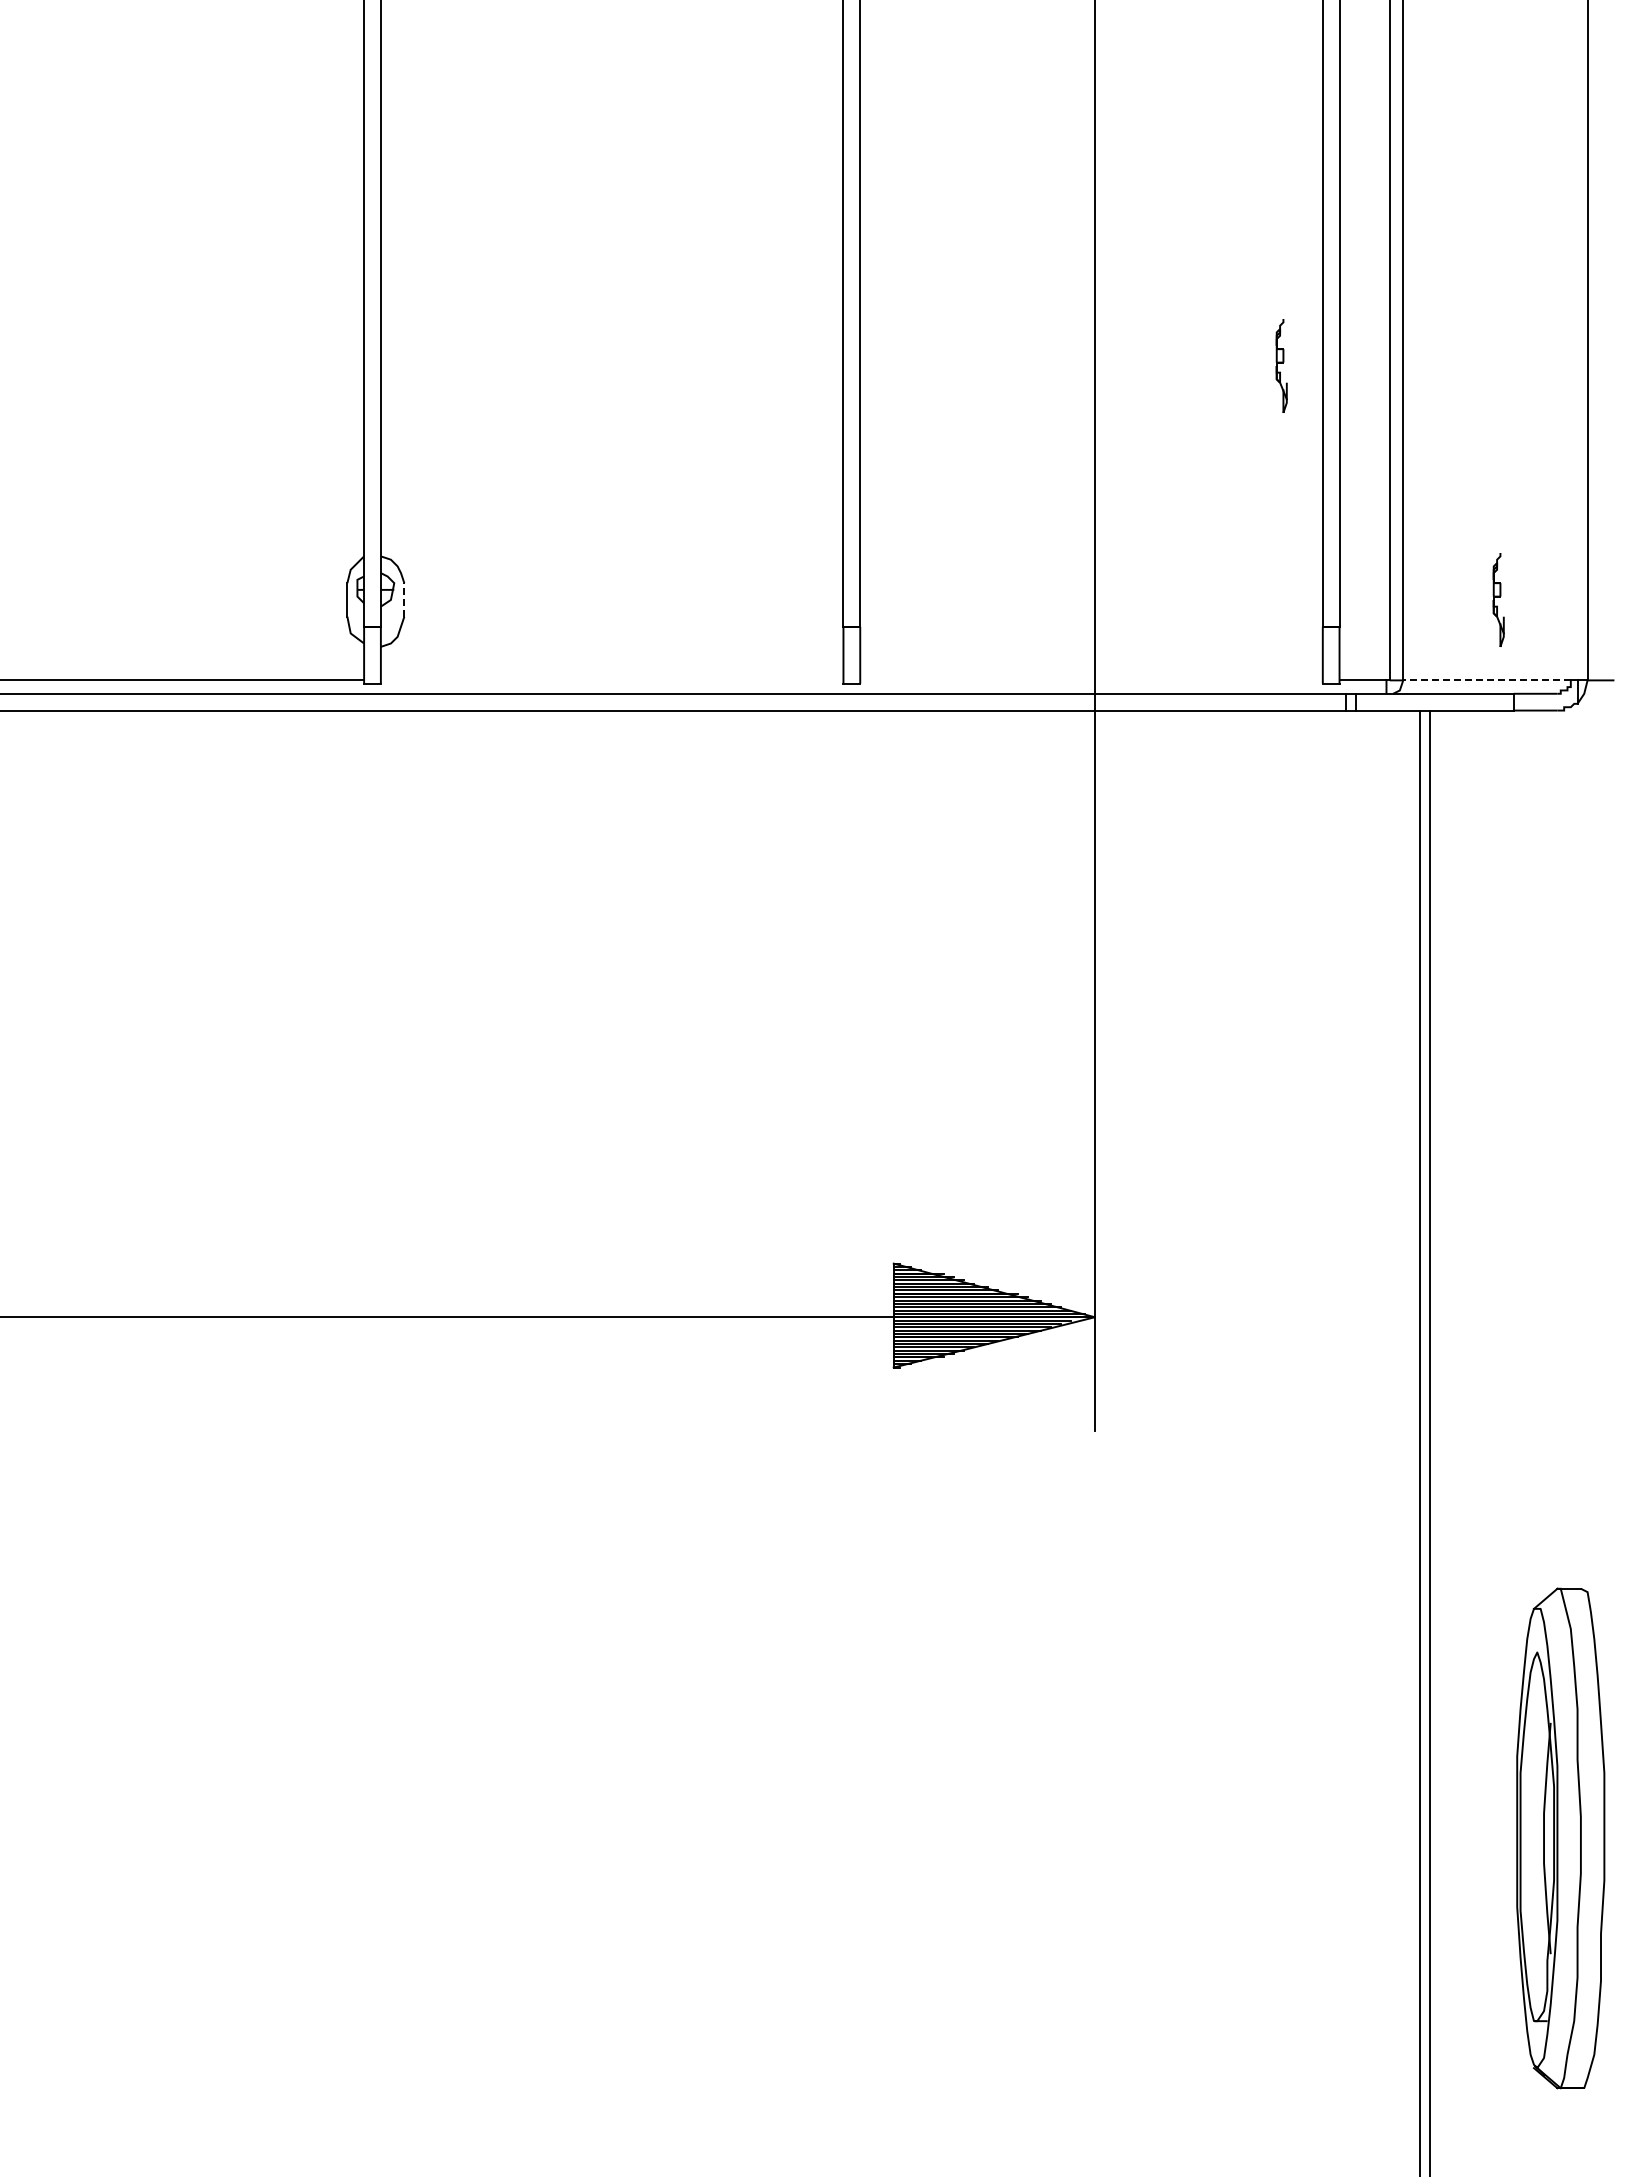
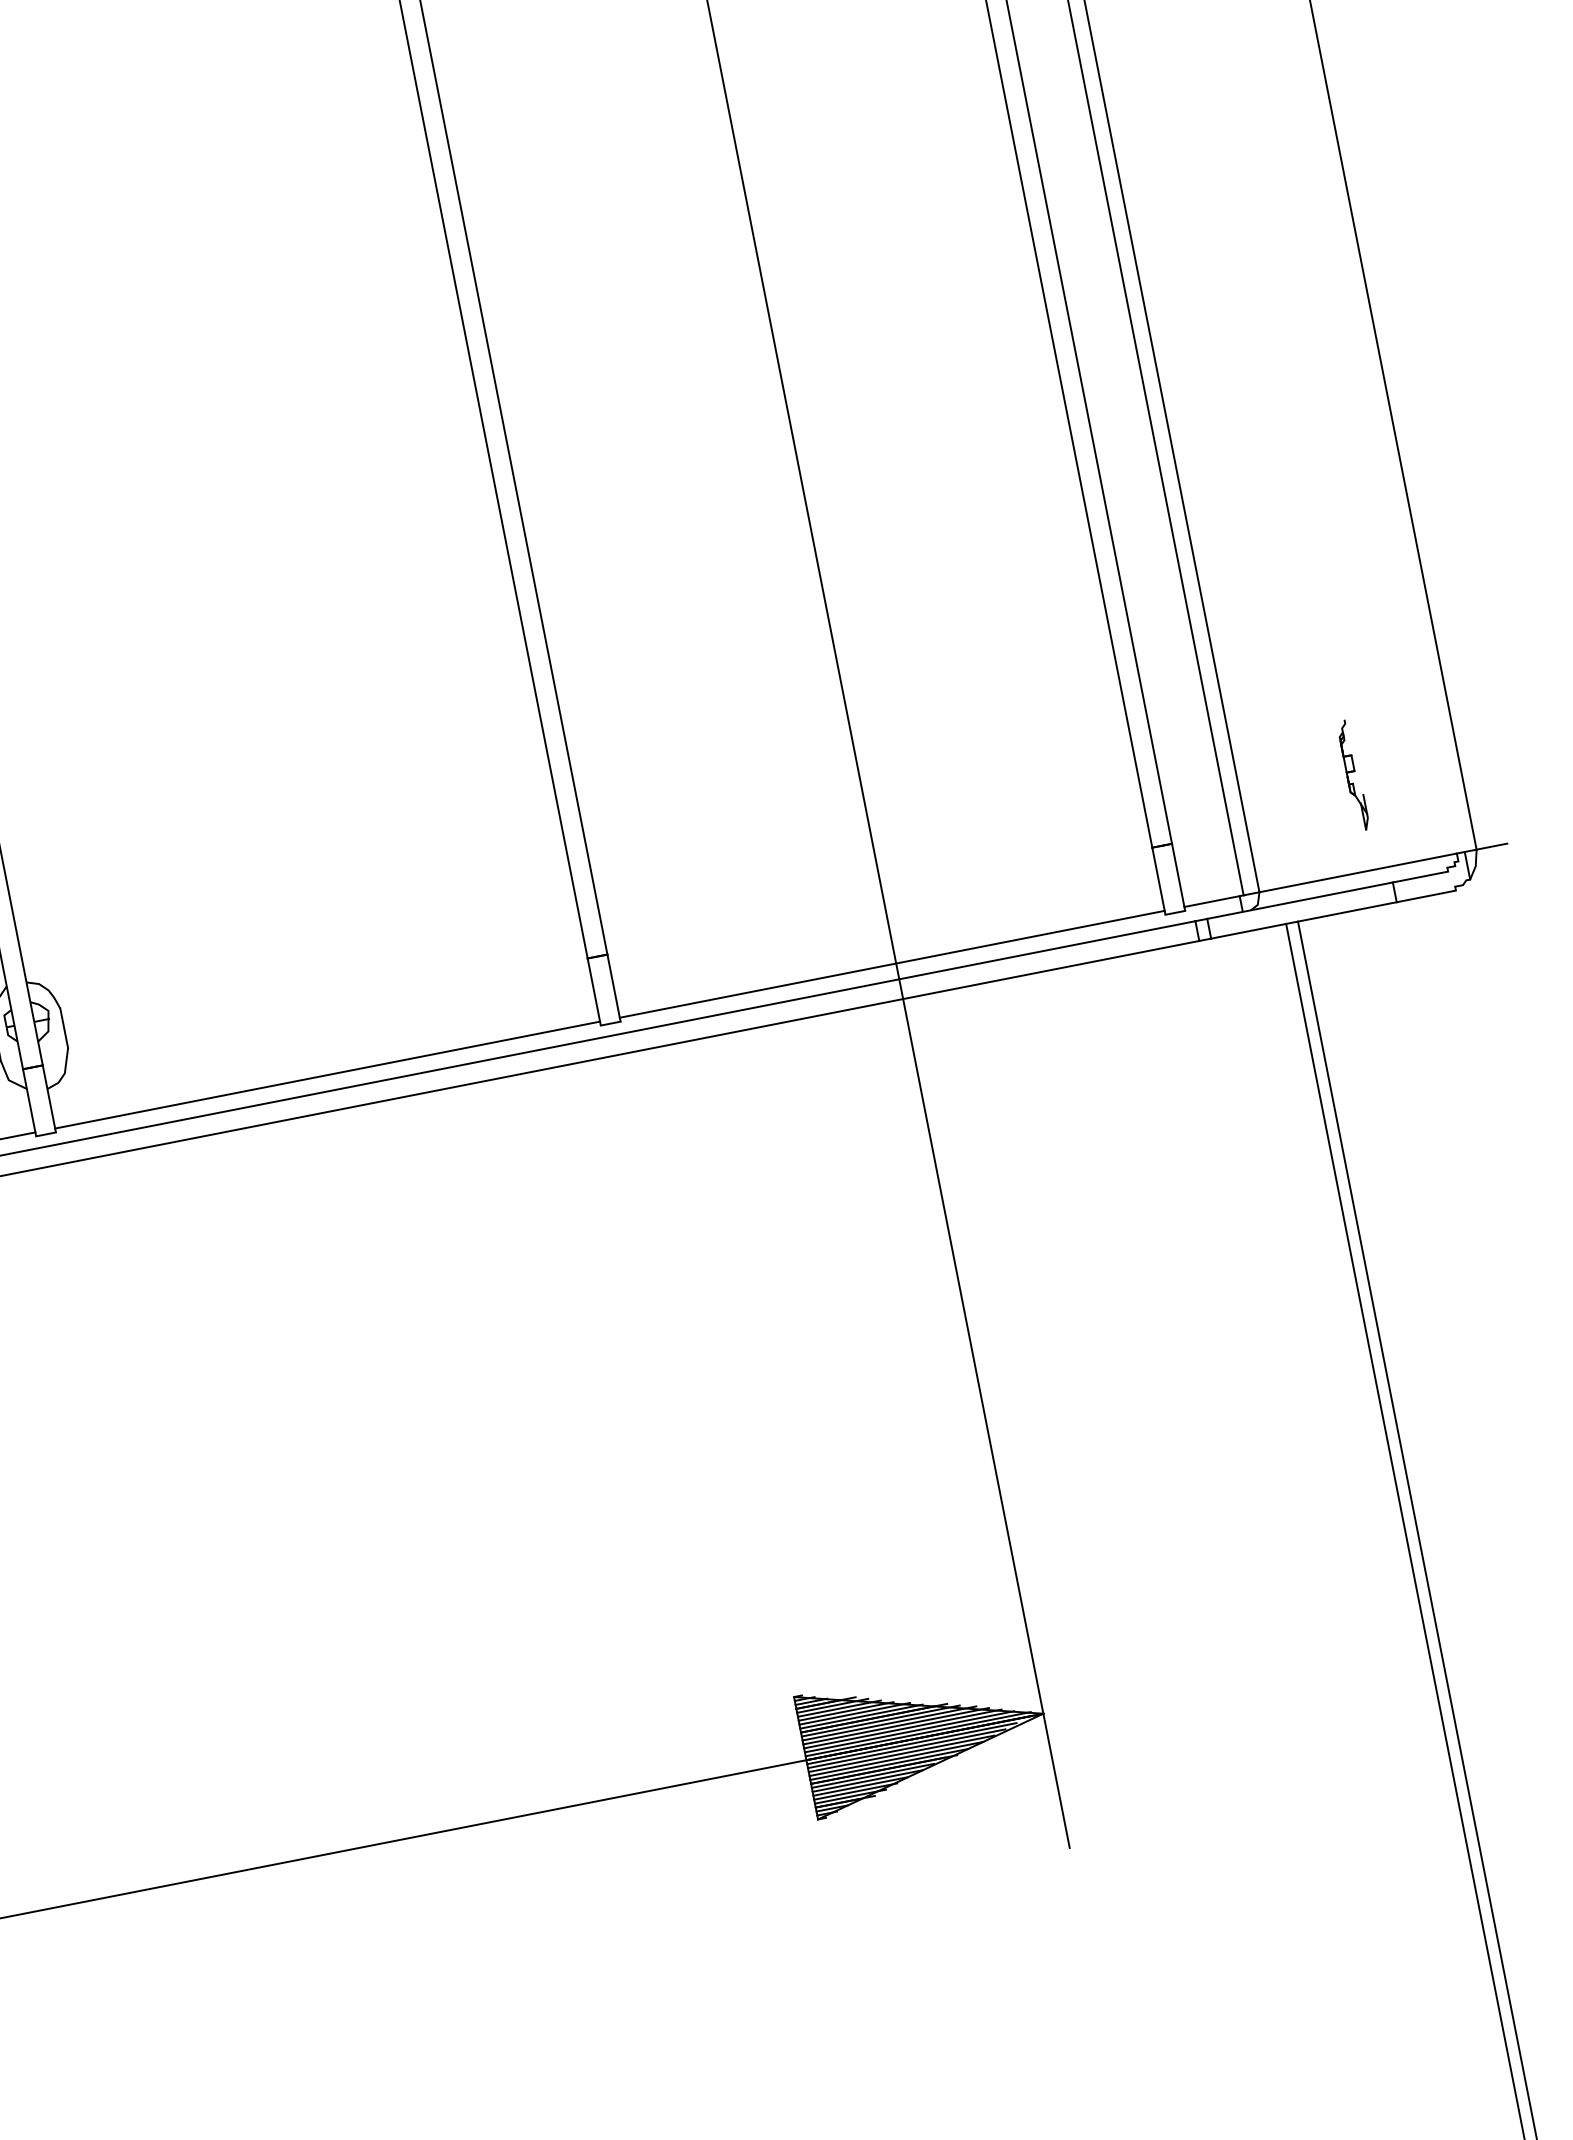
part: (1281, 365) -> (1043, 549), removed
line: (404, 599) -> (64, 1027), dashed -> solid
line: (611, 680) -> (326, 1075), added
line: (1091, 680) -> (892, 964), added
line: (1487, 680) -> (1358, 872), dashed -> solid

